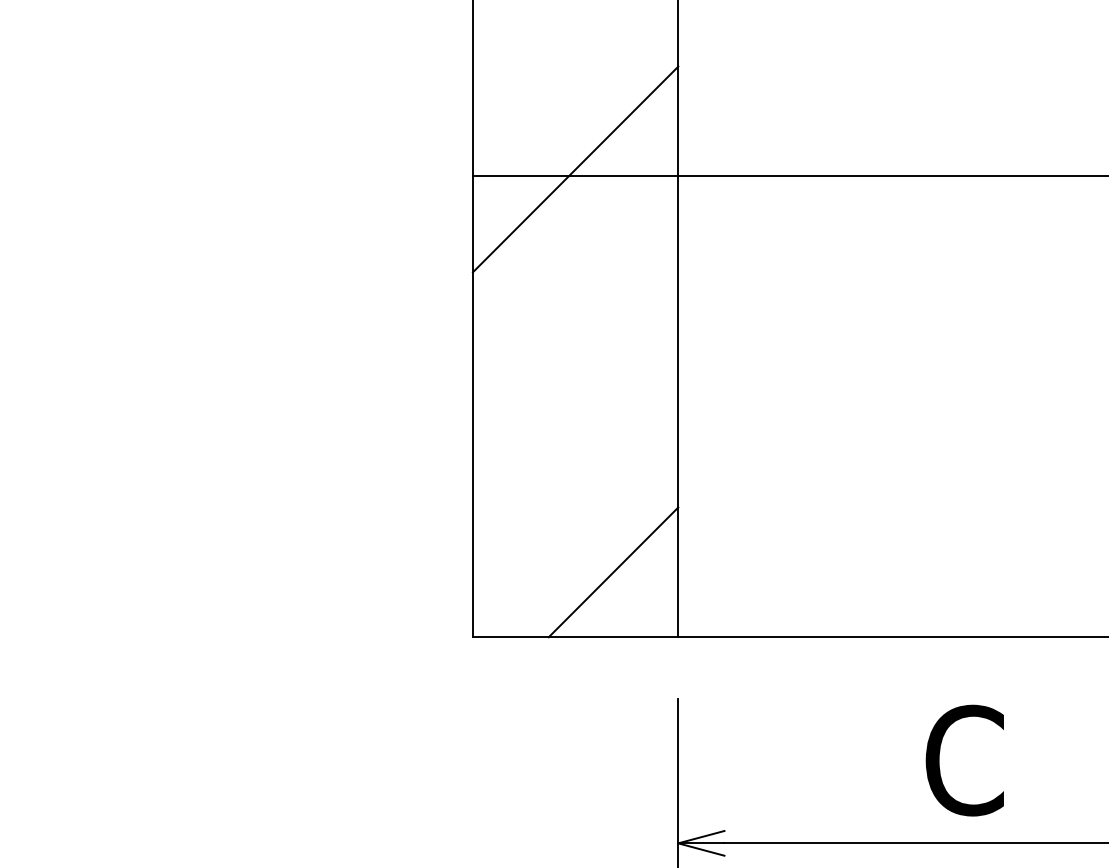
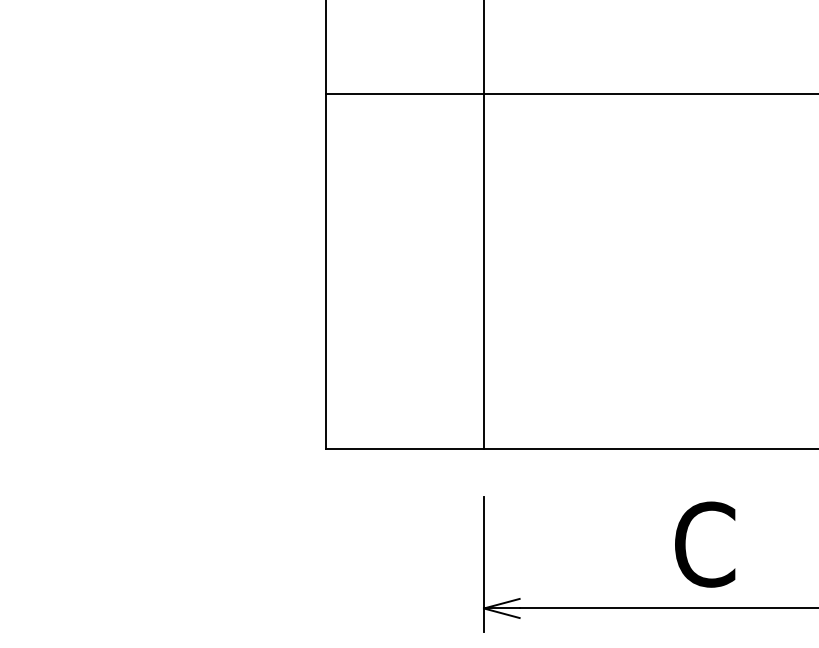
line: (575, 169) -> (404, 88), removed
line: (613, 572) -> (434, 399), removed

